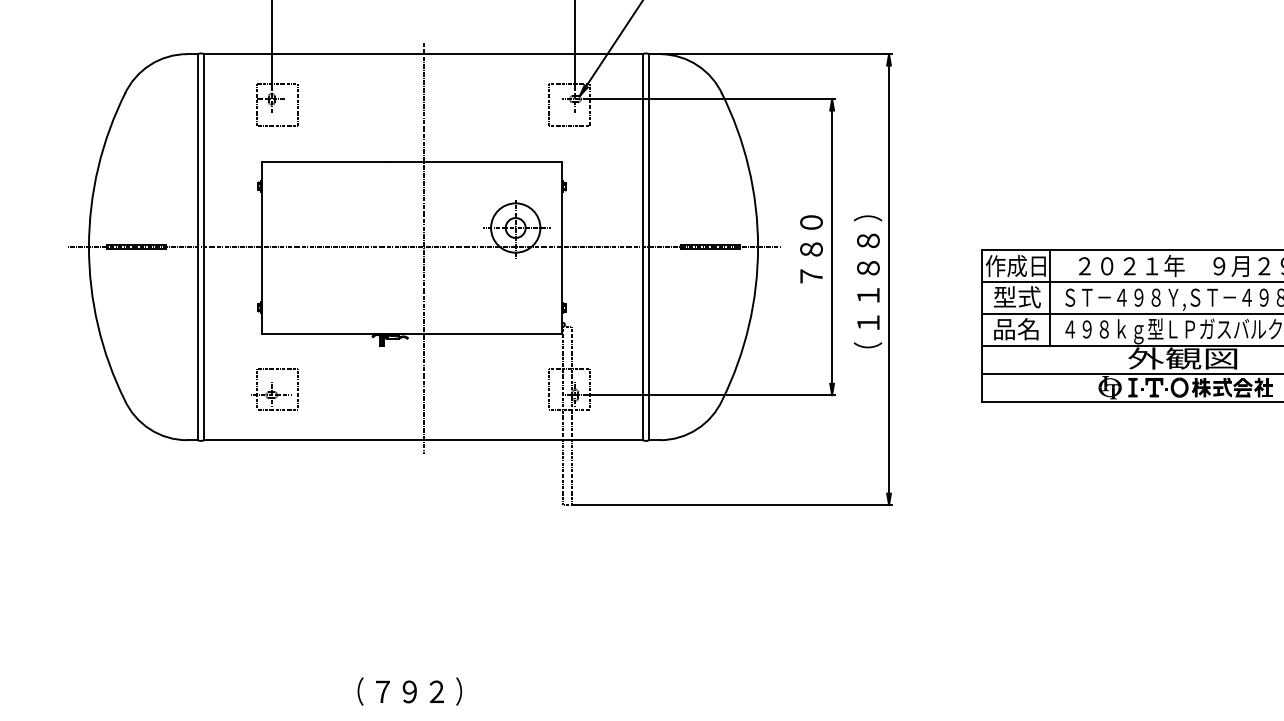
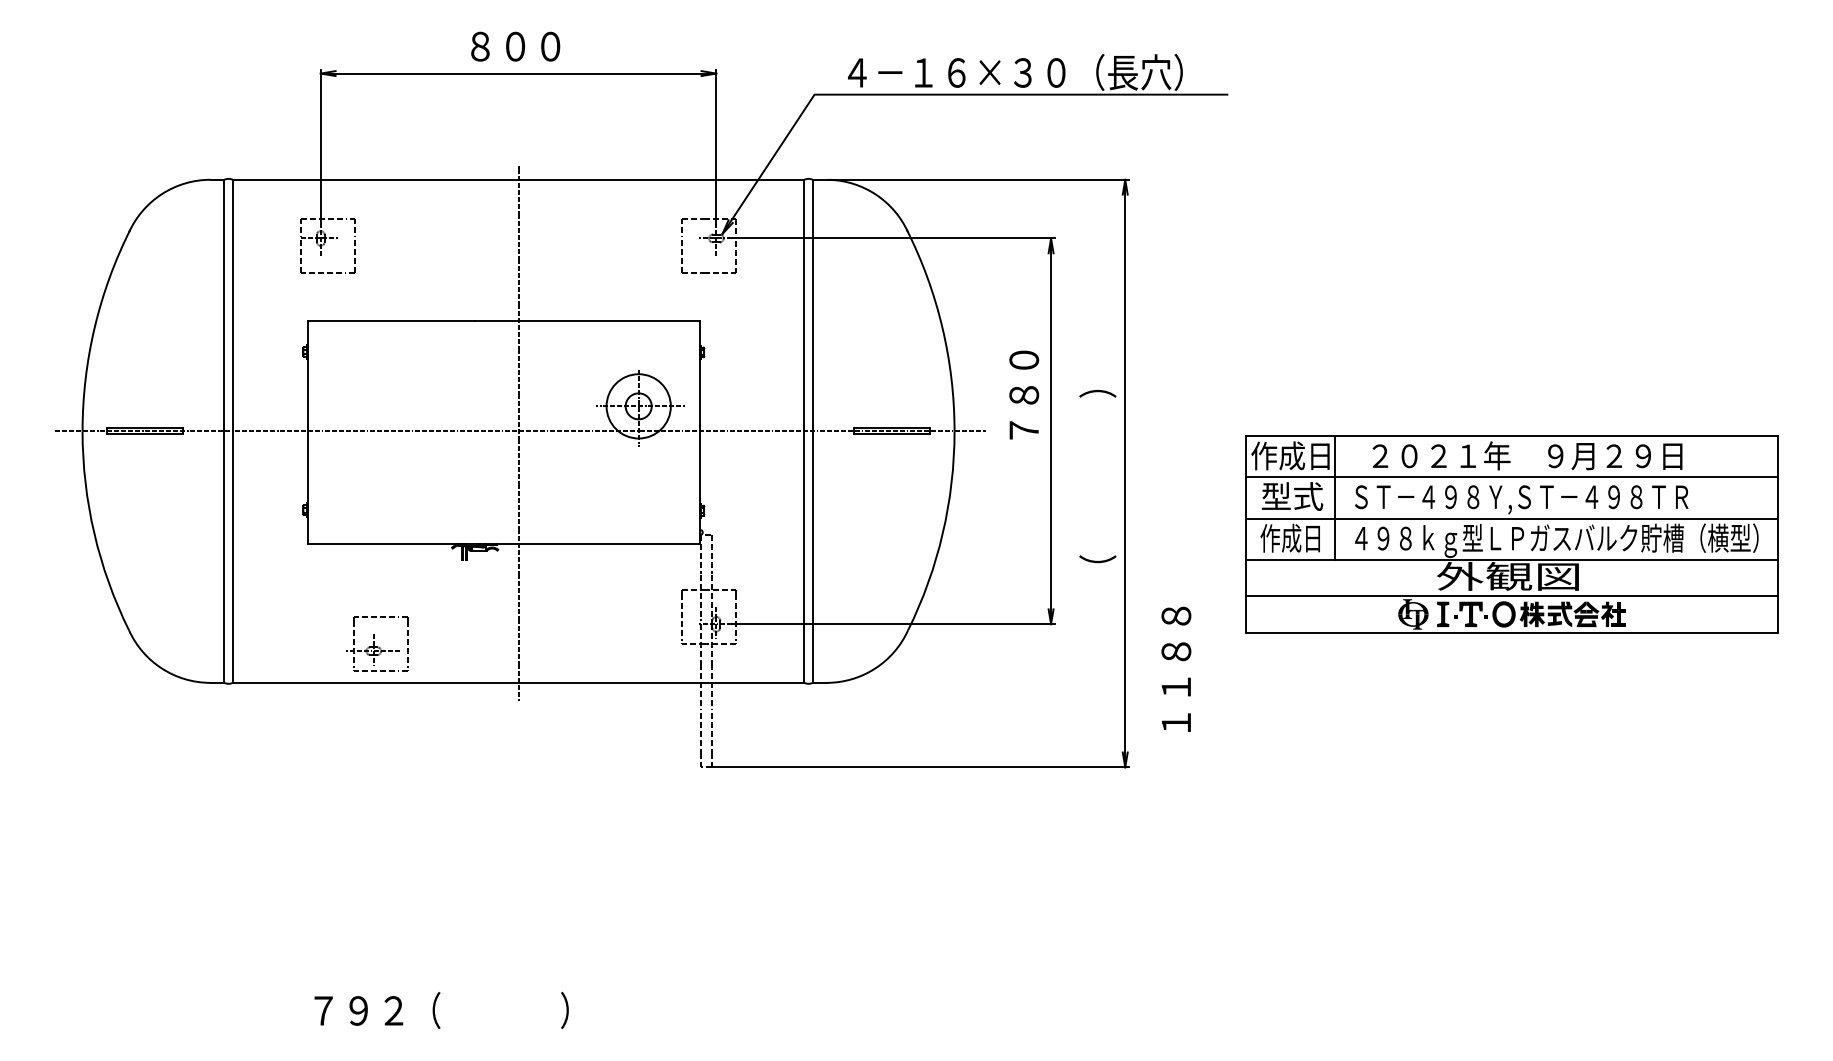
text: (811, 248) -> (1024, 394), moved
text: (868, 281) -> (1176, 668), moved
text: (1015, 328) -> (1289, 537), 品名 -> 作成日
part: (274, 389) -> (377, 643), moved
text: (409, 691) -> (358, 1010), moved

